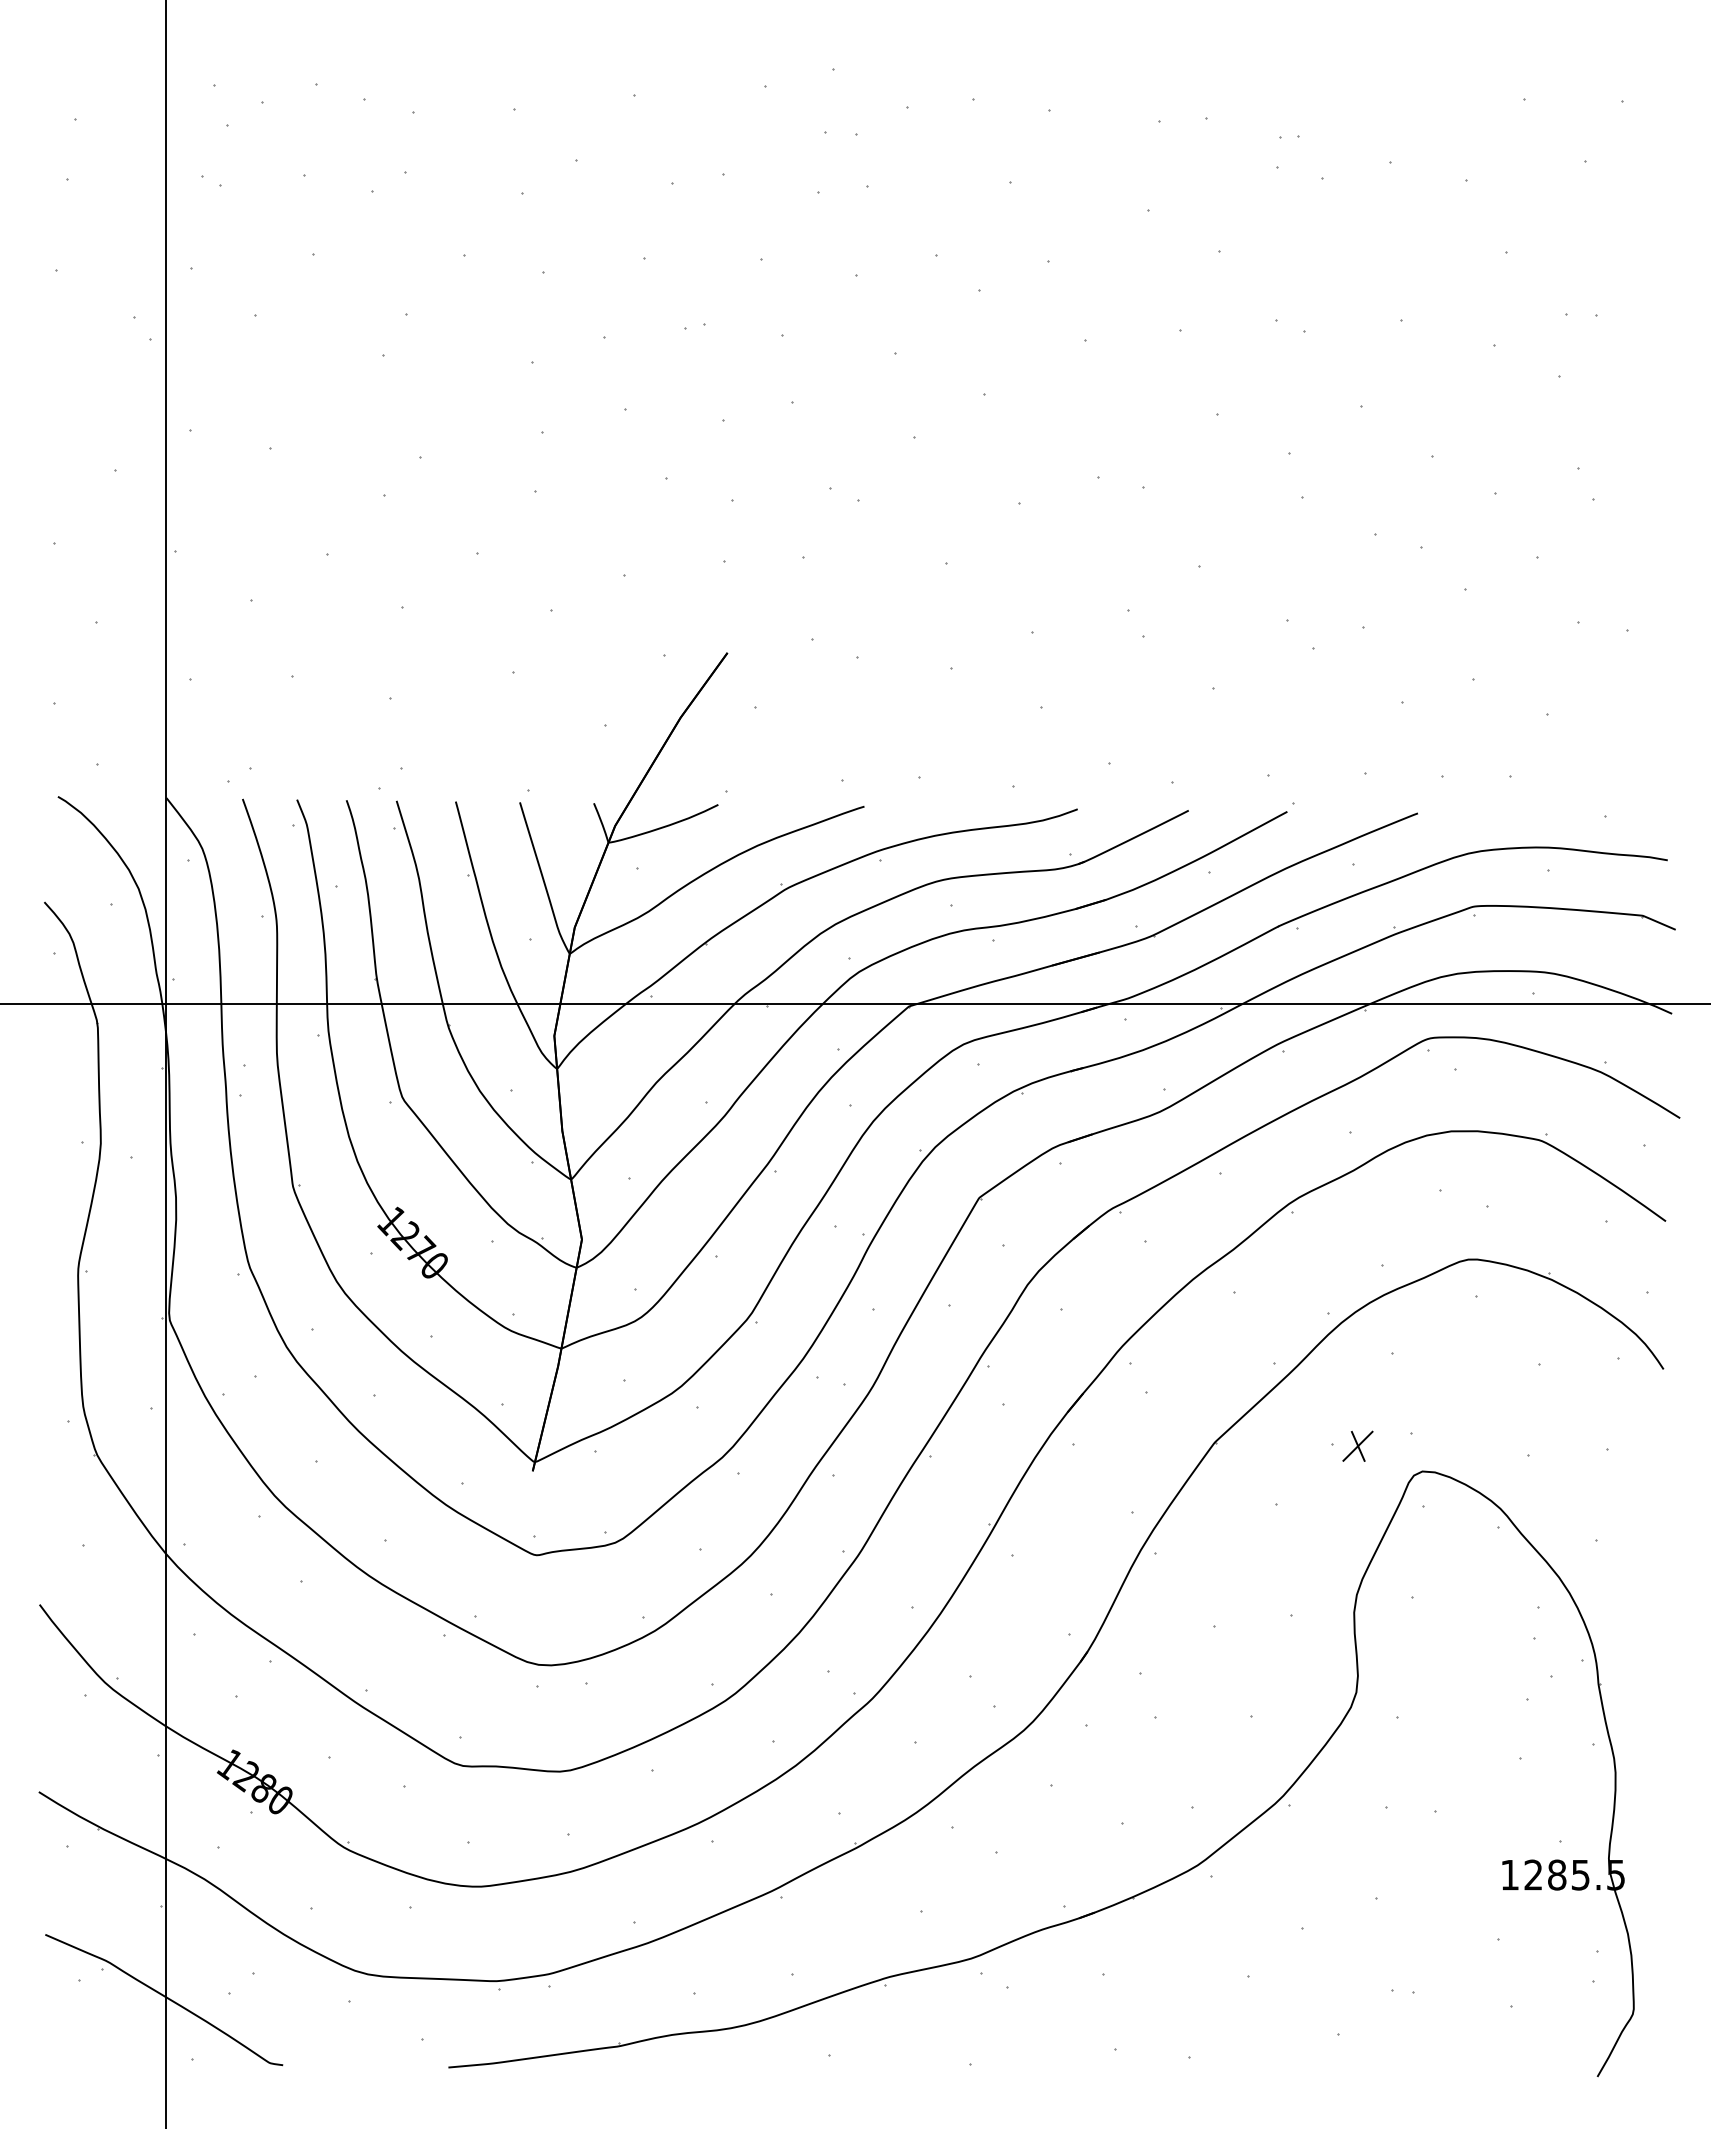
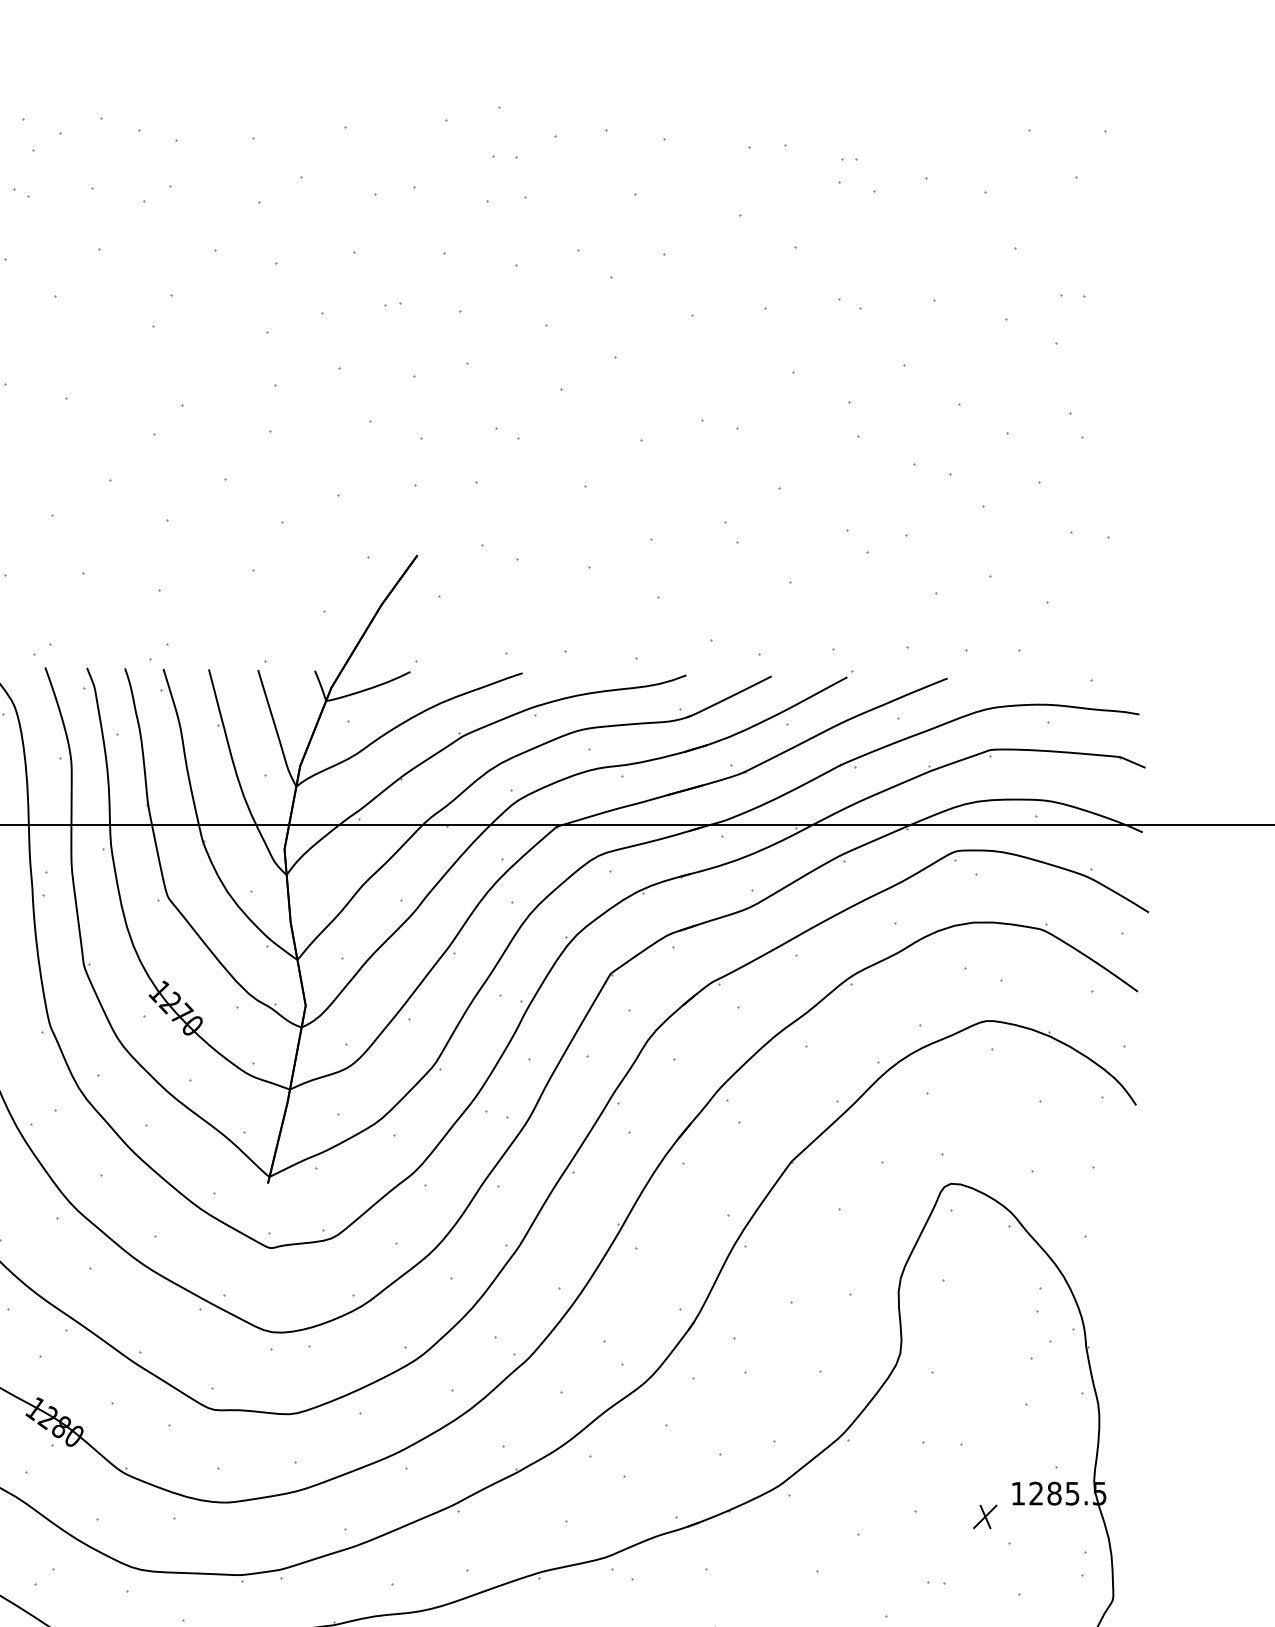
part: (1357, 1445) -> (984, 1516), moved

